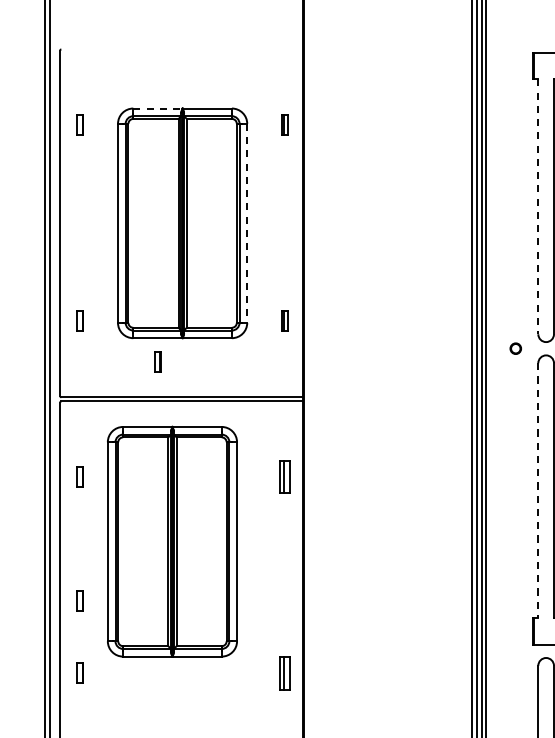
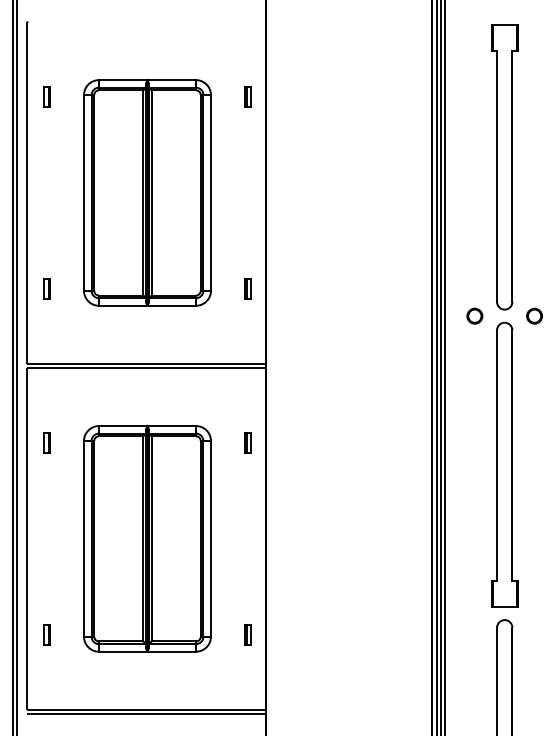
line: (158, 108) -> (123, 80), dashed -> solid
line: (538, 207) -> (497, 177), dashed -> solid
line: (246, 222) -> (210, 192), dashed -> solid
circle: (515, 348) -> (474, 315), size x1.43
part: (157, 361) -> (122, 328), removed
part: (284, 477) -> (247, 442), size x0.62
line: (538, 491) -> (497, 456), dashed -> solid
part: (172, 541) -> (147, 538), moved
part: (79, 600) -> (46, 563), removed
part: (284, 672) -> (247, 634), size x0.62

